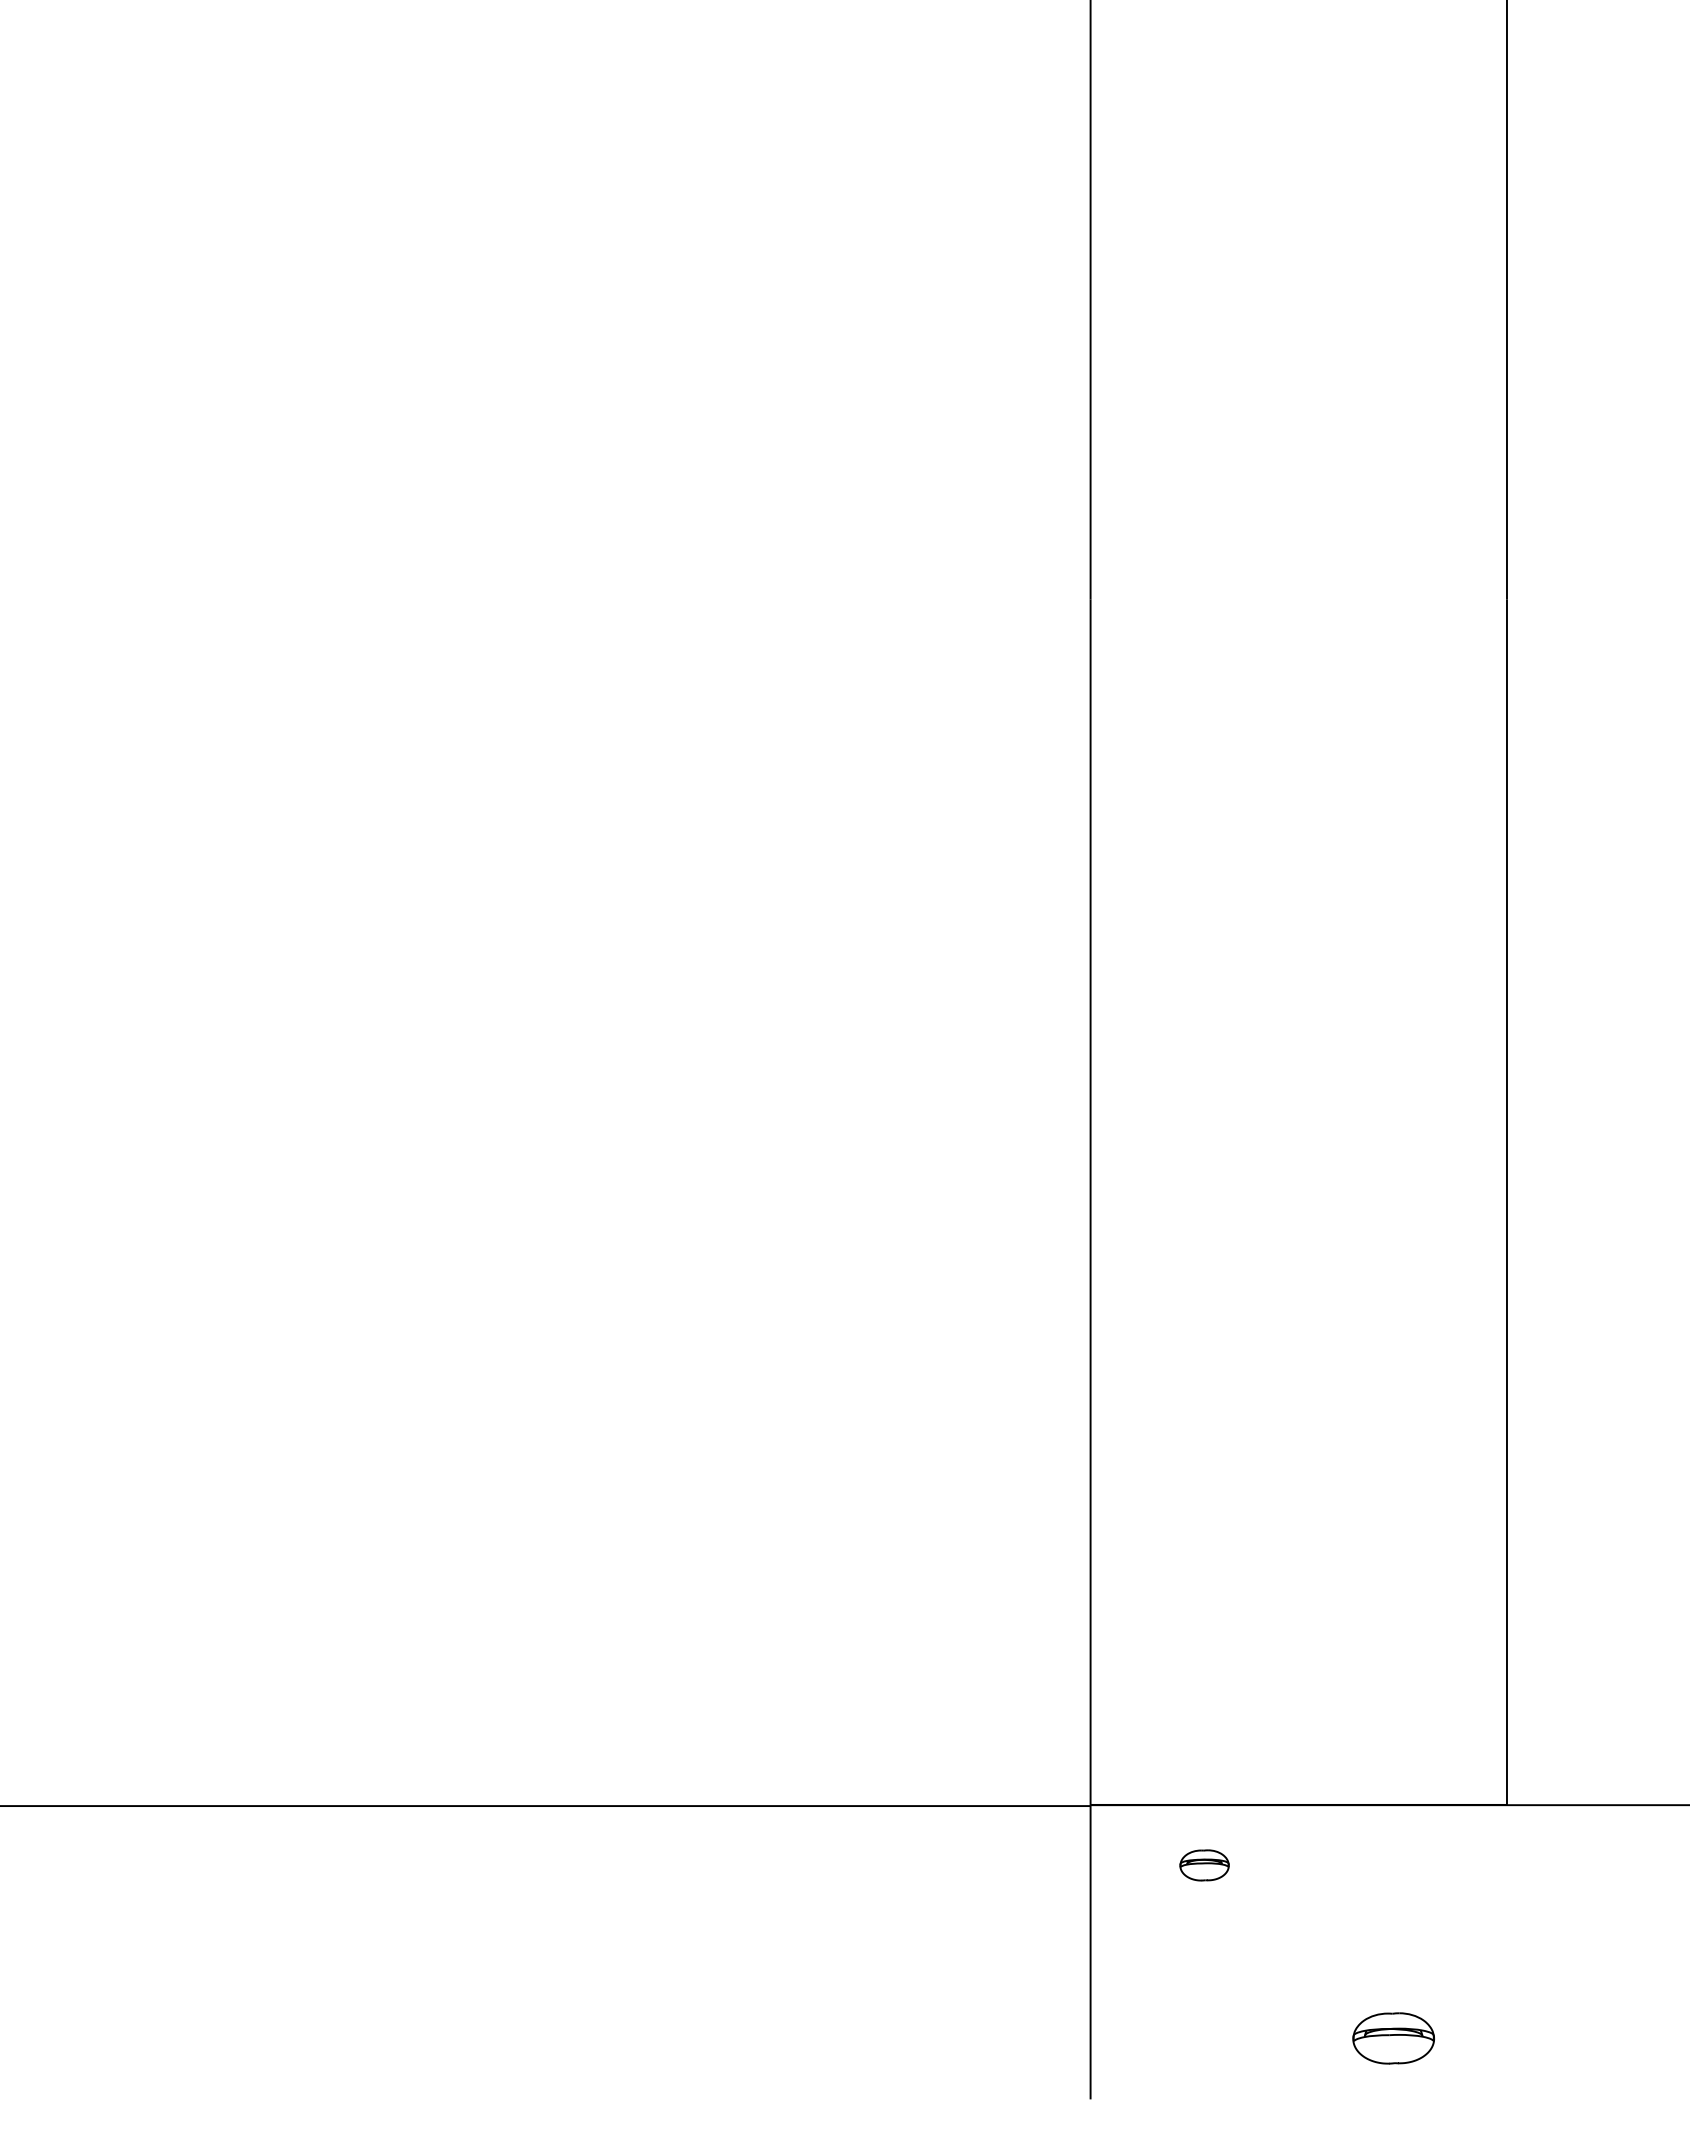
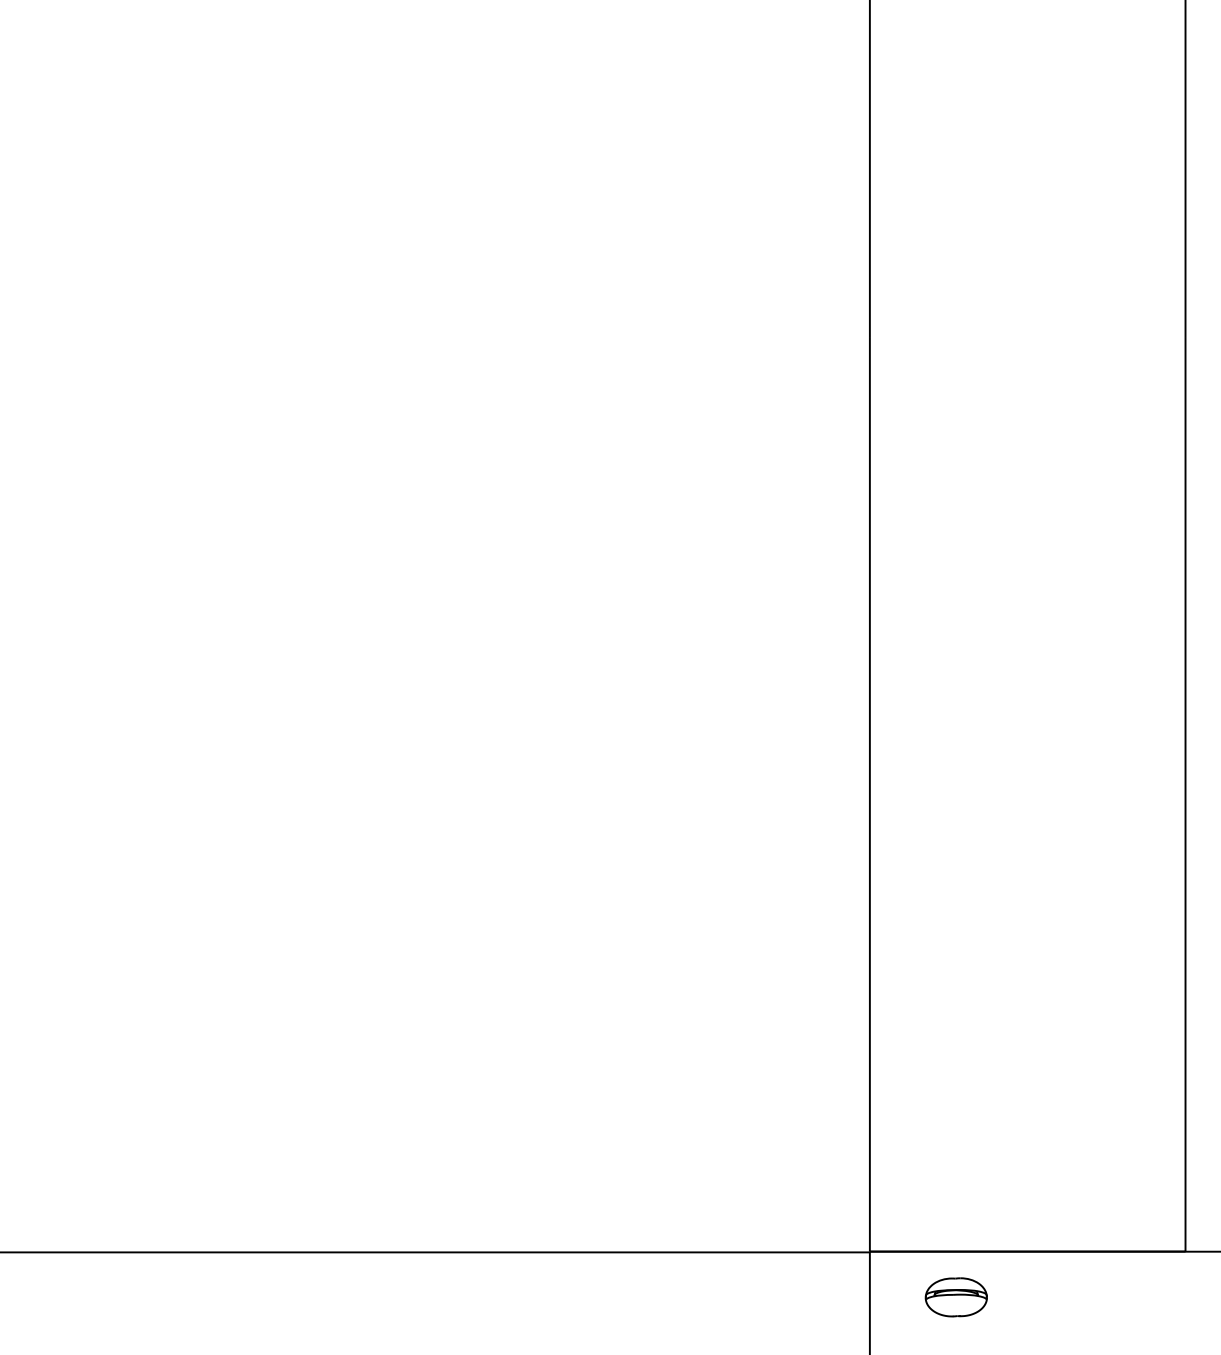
part: (1204, 1865) -> (956, 1297), size x1.67

